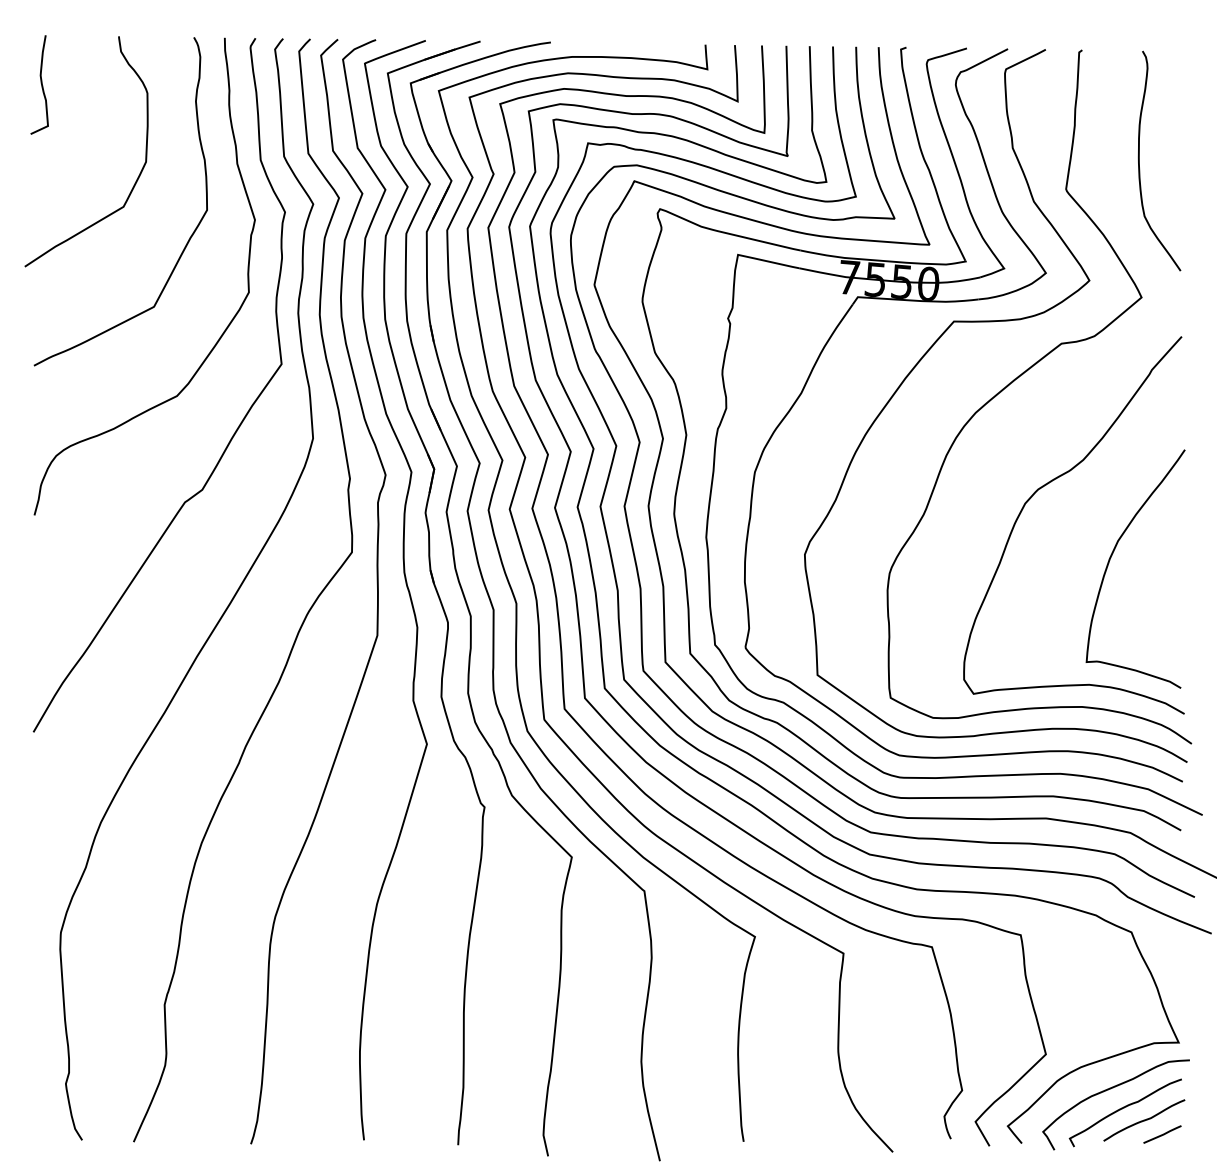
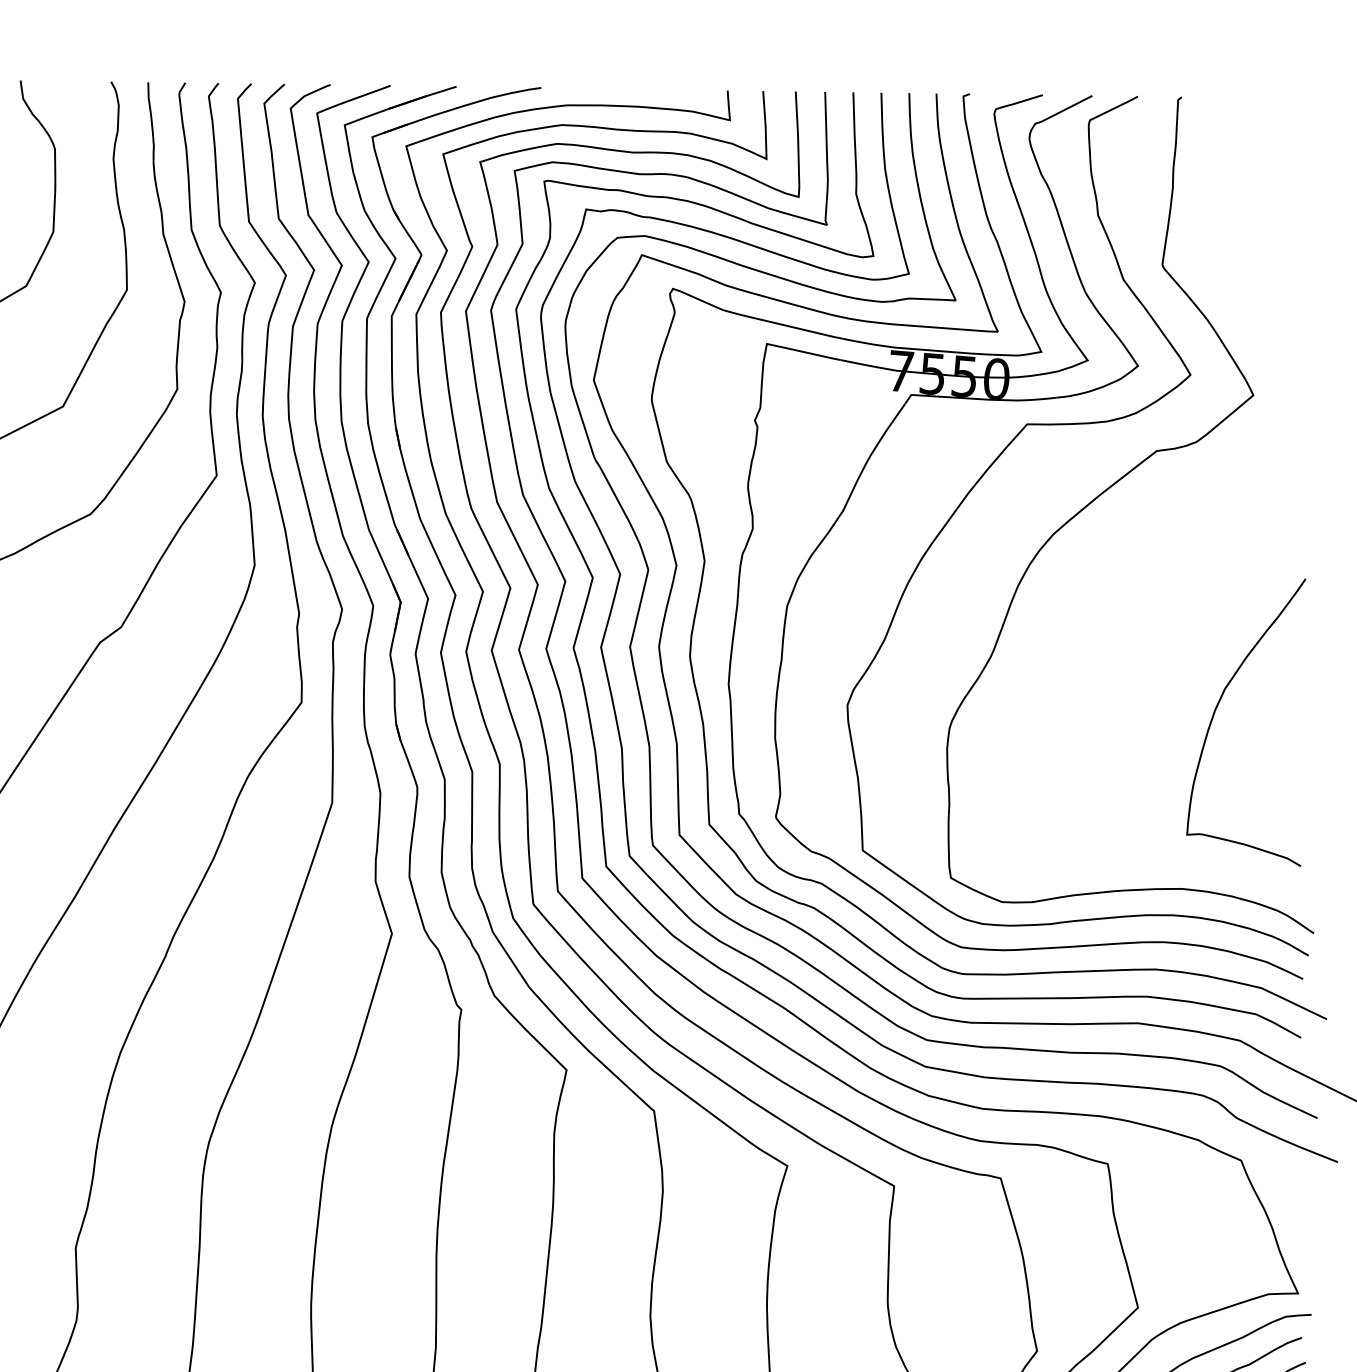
curve: (1139, 160) -> (1250, 230), removed
curve: (1048, 484) -> (1141, 620), removed

